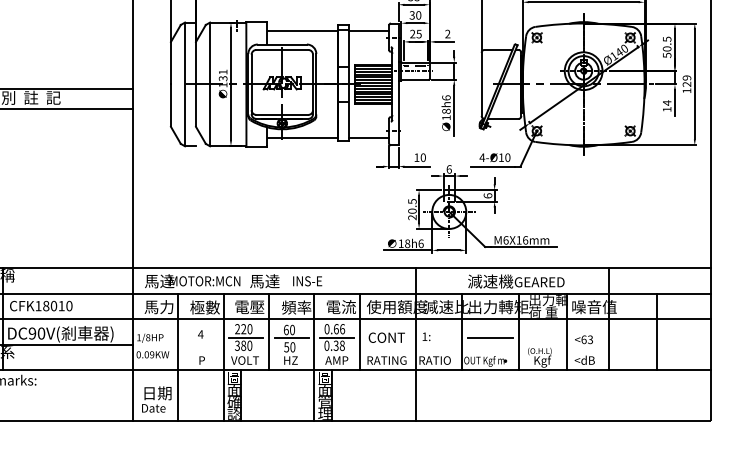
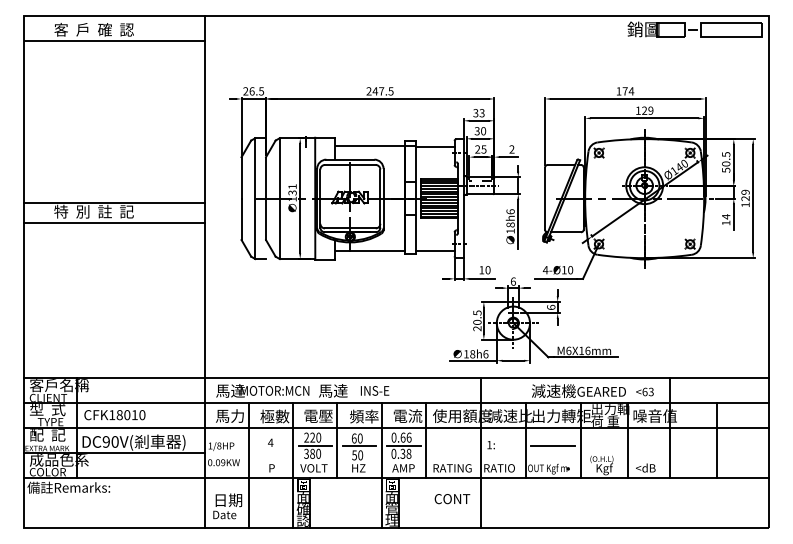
text: (386, 338) -> (452, 499), moved
text: (583, 339) -> (644, 391), moved

